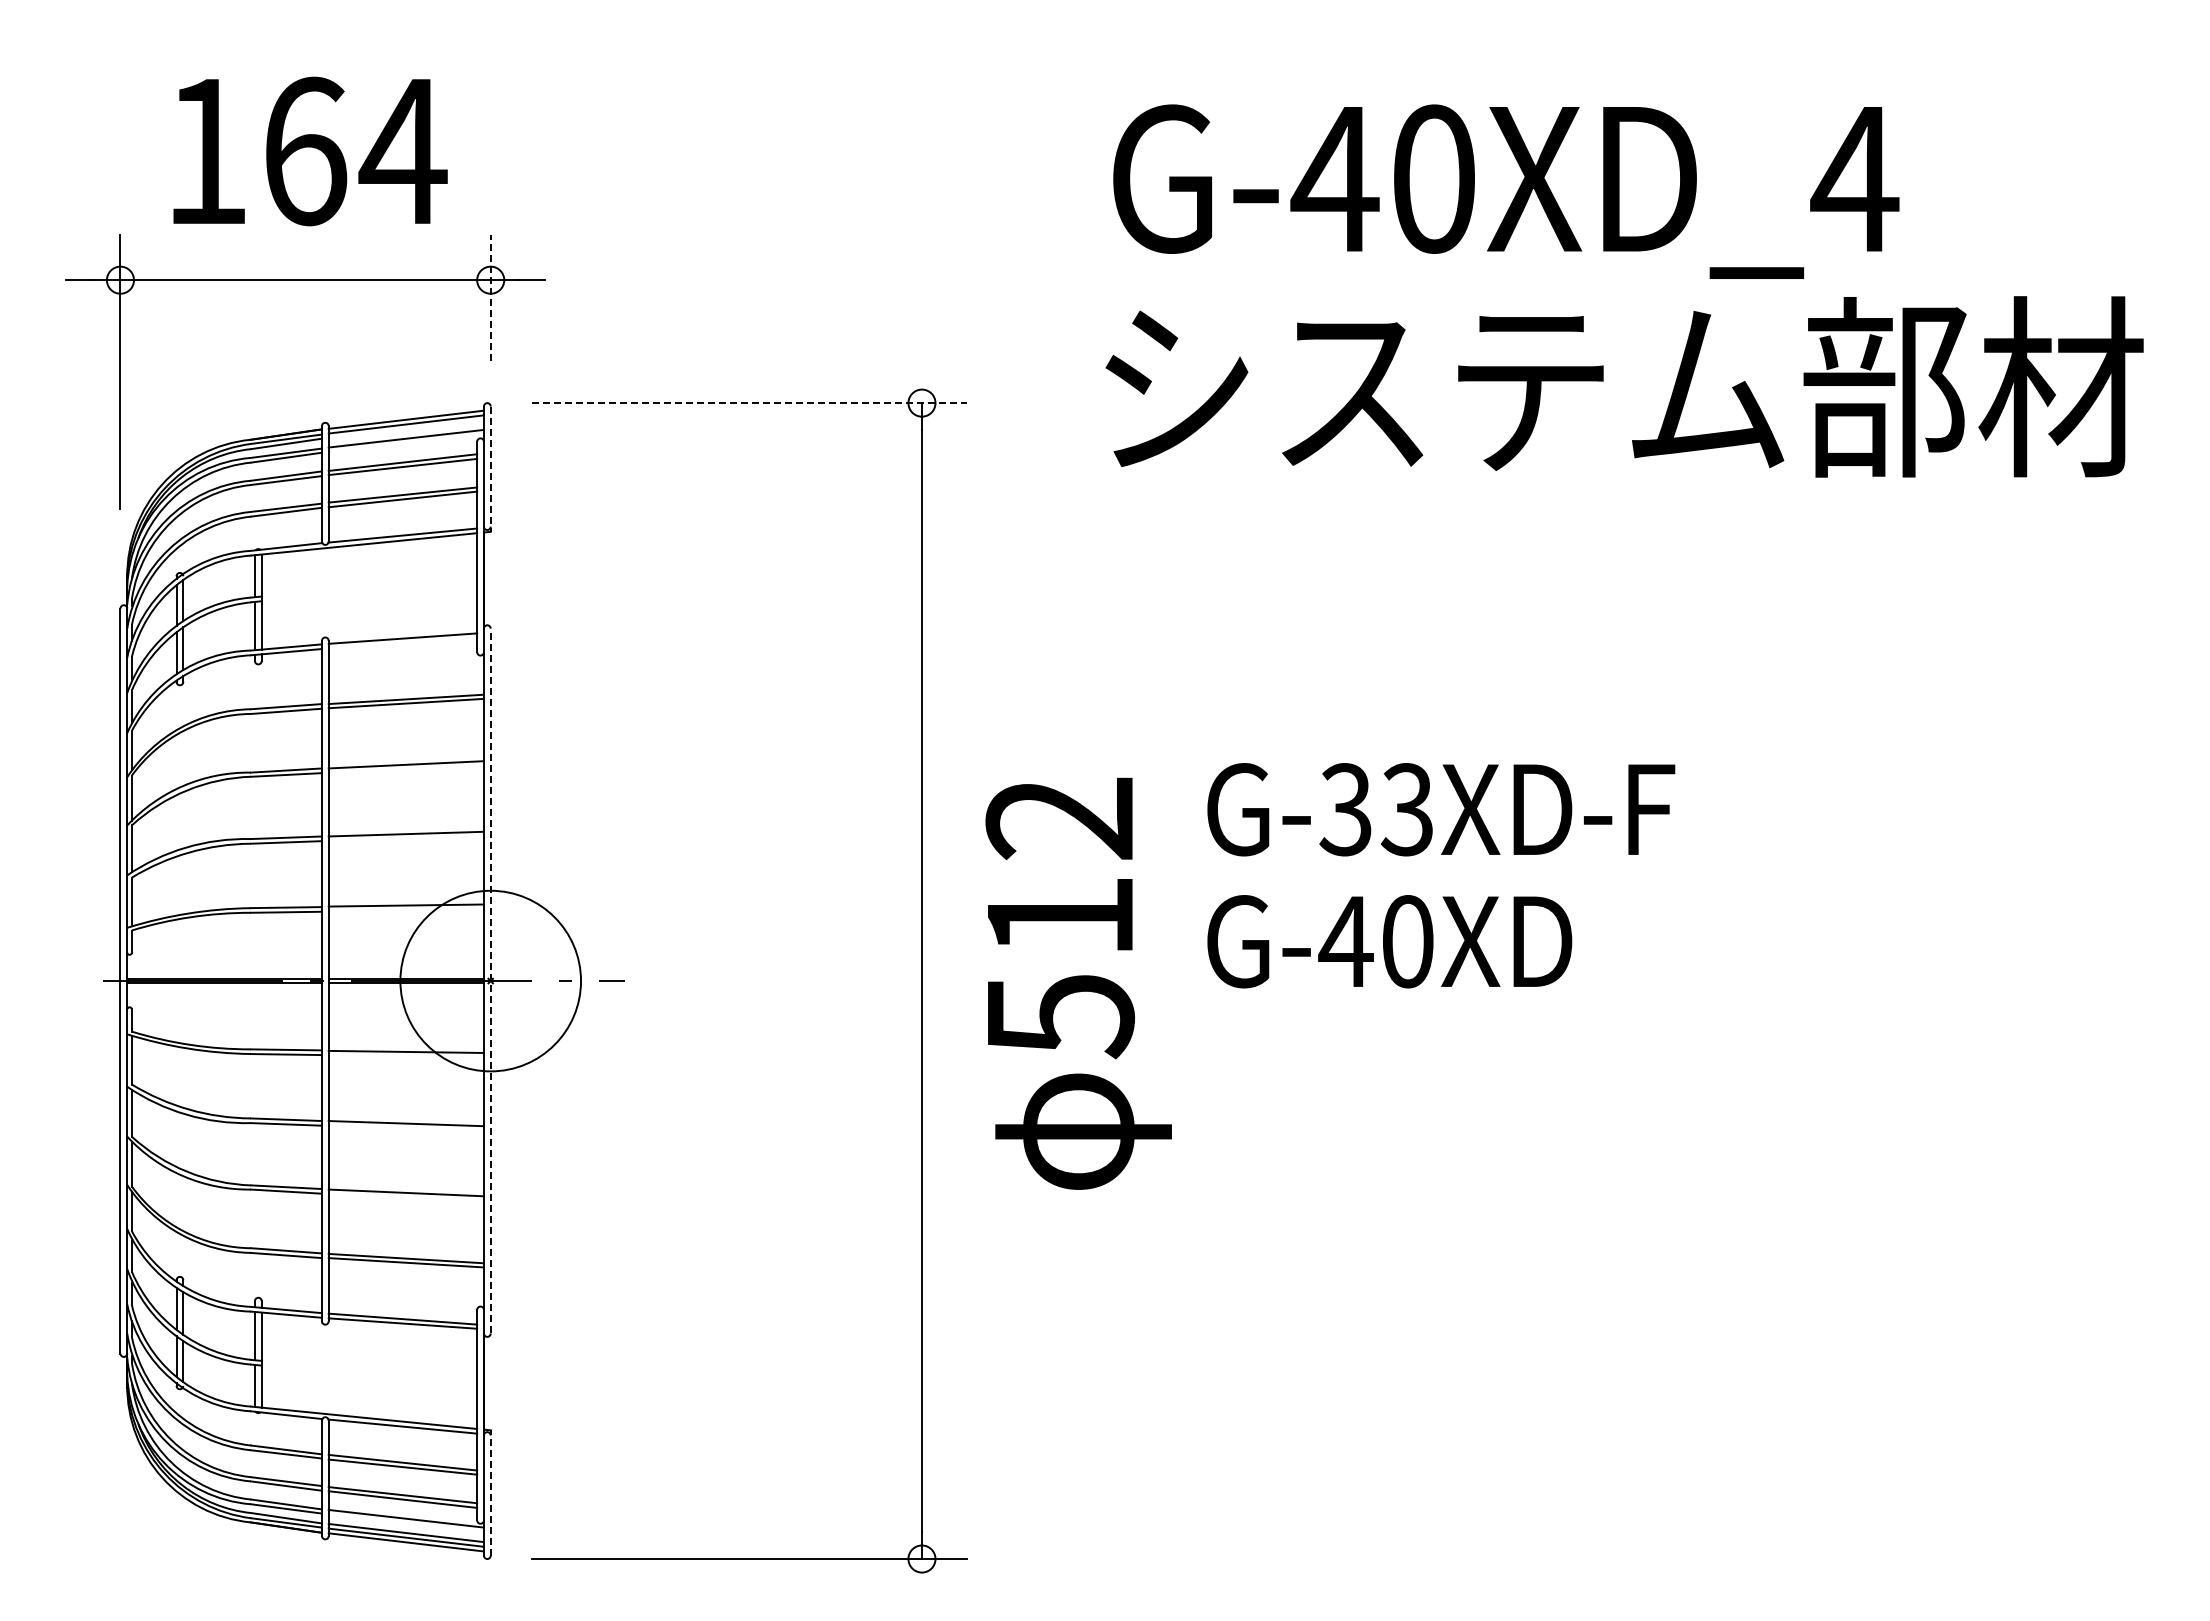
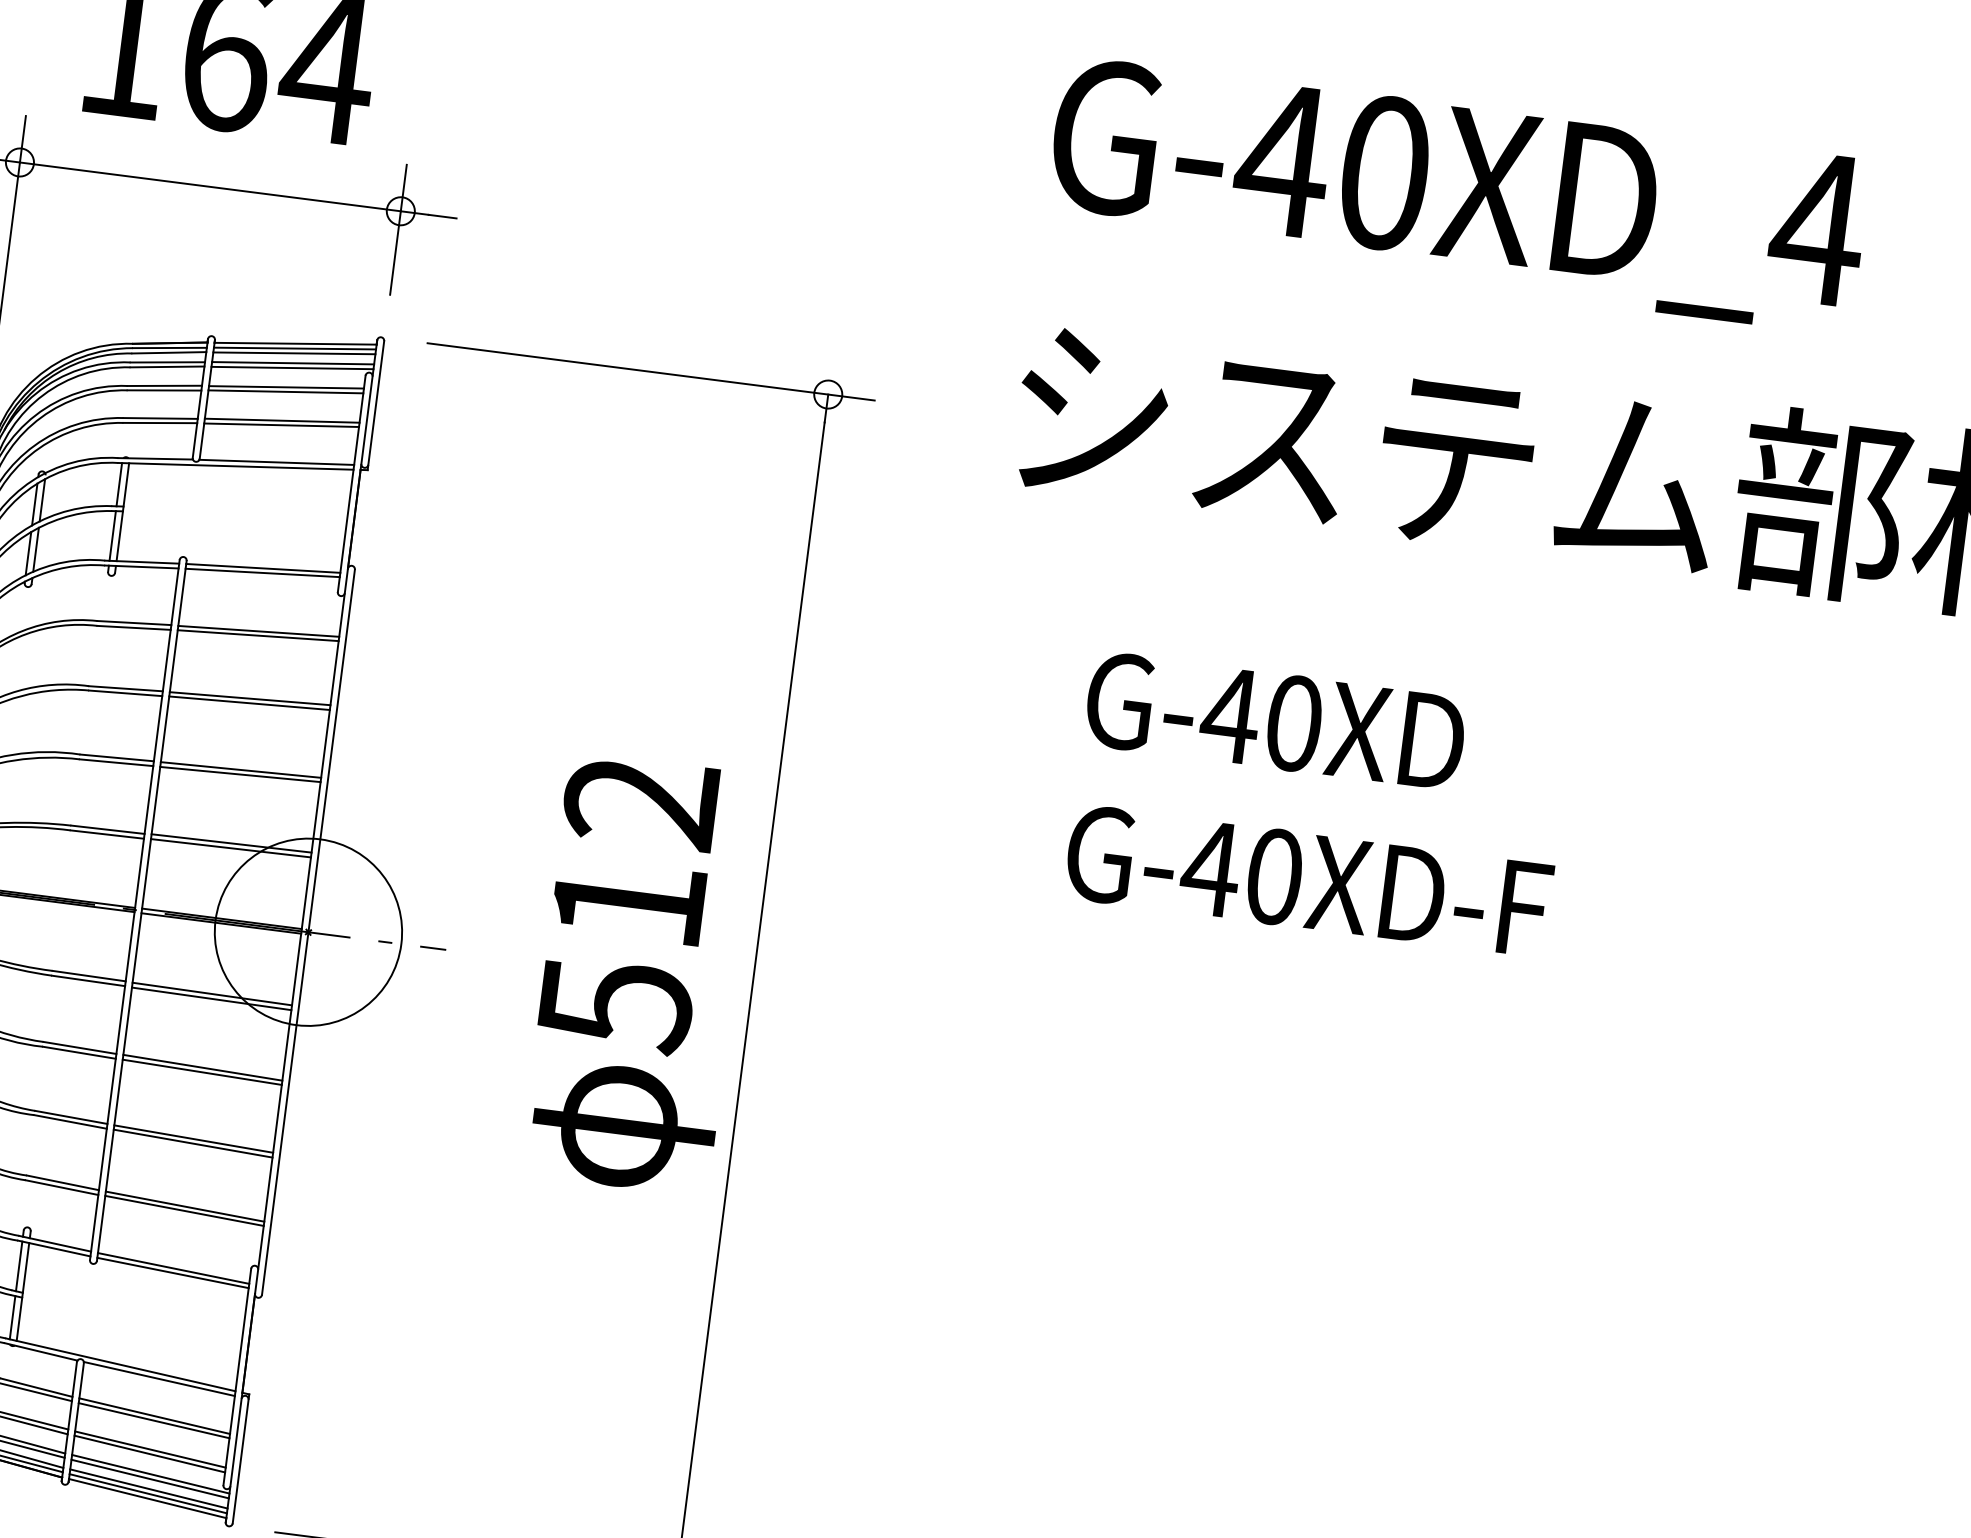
text: (1506, 191) -> (1457, 195), moved
line: (490, 297) -> (398, 229), dashed -> solid
line: (750, 403) -> (651, 372), dashed -> solid
line: (405, 429) -> (293, 353), added
line: (405, 443) -> (291, 368), added
line: (490, 469) -> (375, 405), dashed -> solid
line: (402, 642) -> (262, 572), added
line: (405, 768) -> (248, 702), added
text: (1375, 809) -> (1241, 872), G-33XD-F -> G-40XD-F
line: (405, 838) -> (239, 774), added
line: (405, 910) -> (230, 848), added
text: (1389, 941) -> (1275, 720), moved
line: (490, 980) -> (308, 931), dashed -> solid
text: (1078, 983) -> (638, 973), moved
line: (405, 1056) -> (210, 998), added
line: (405, 1127) -> (201, 1071), added
line: (405, 1196) -> (192, 1142), added
line: (490, 1492) -> (240, 1458), dashed -> solid
line: (405, 1523) -> (149, 1479), added

